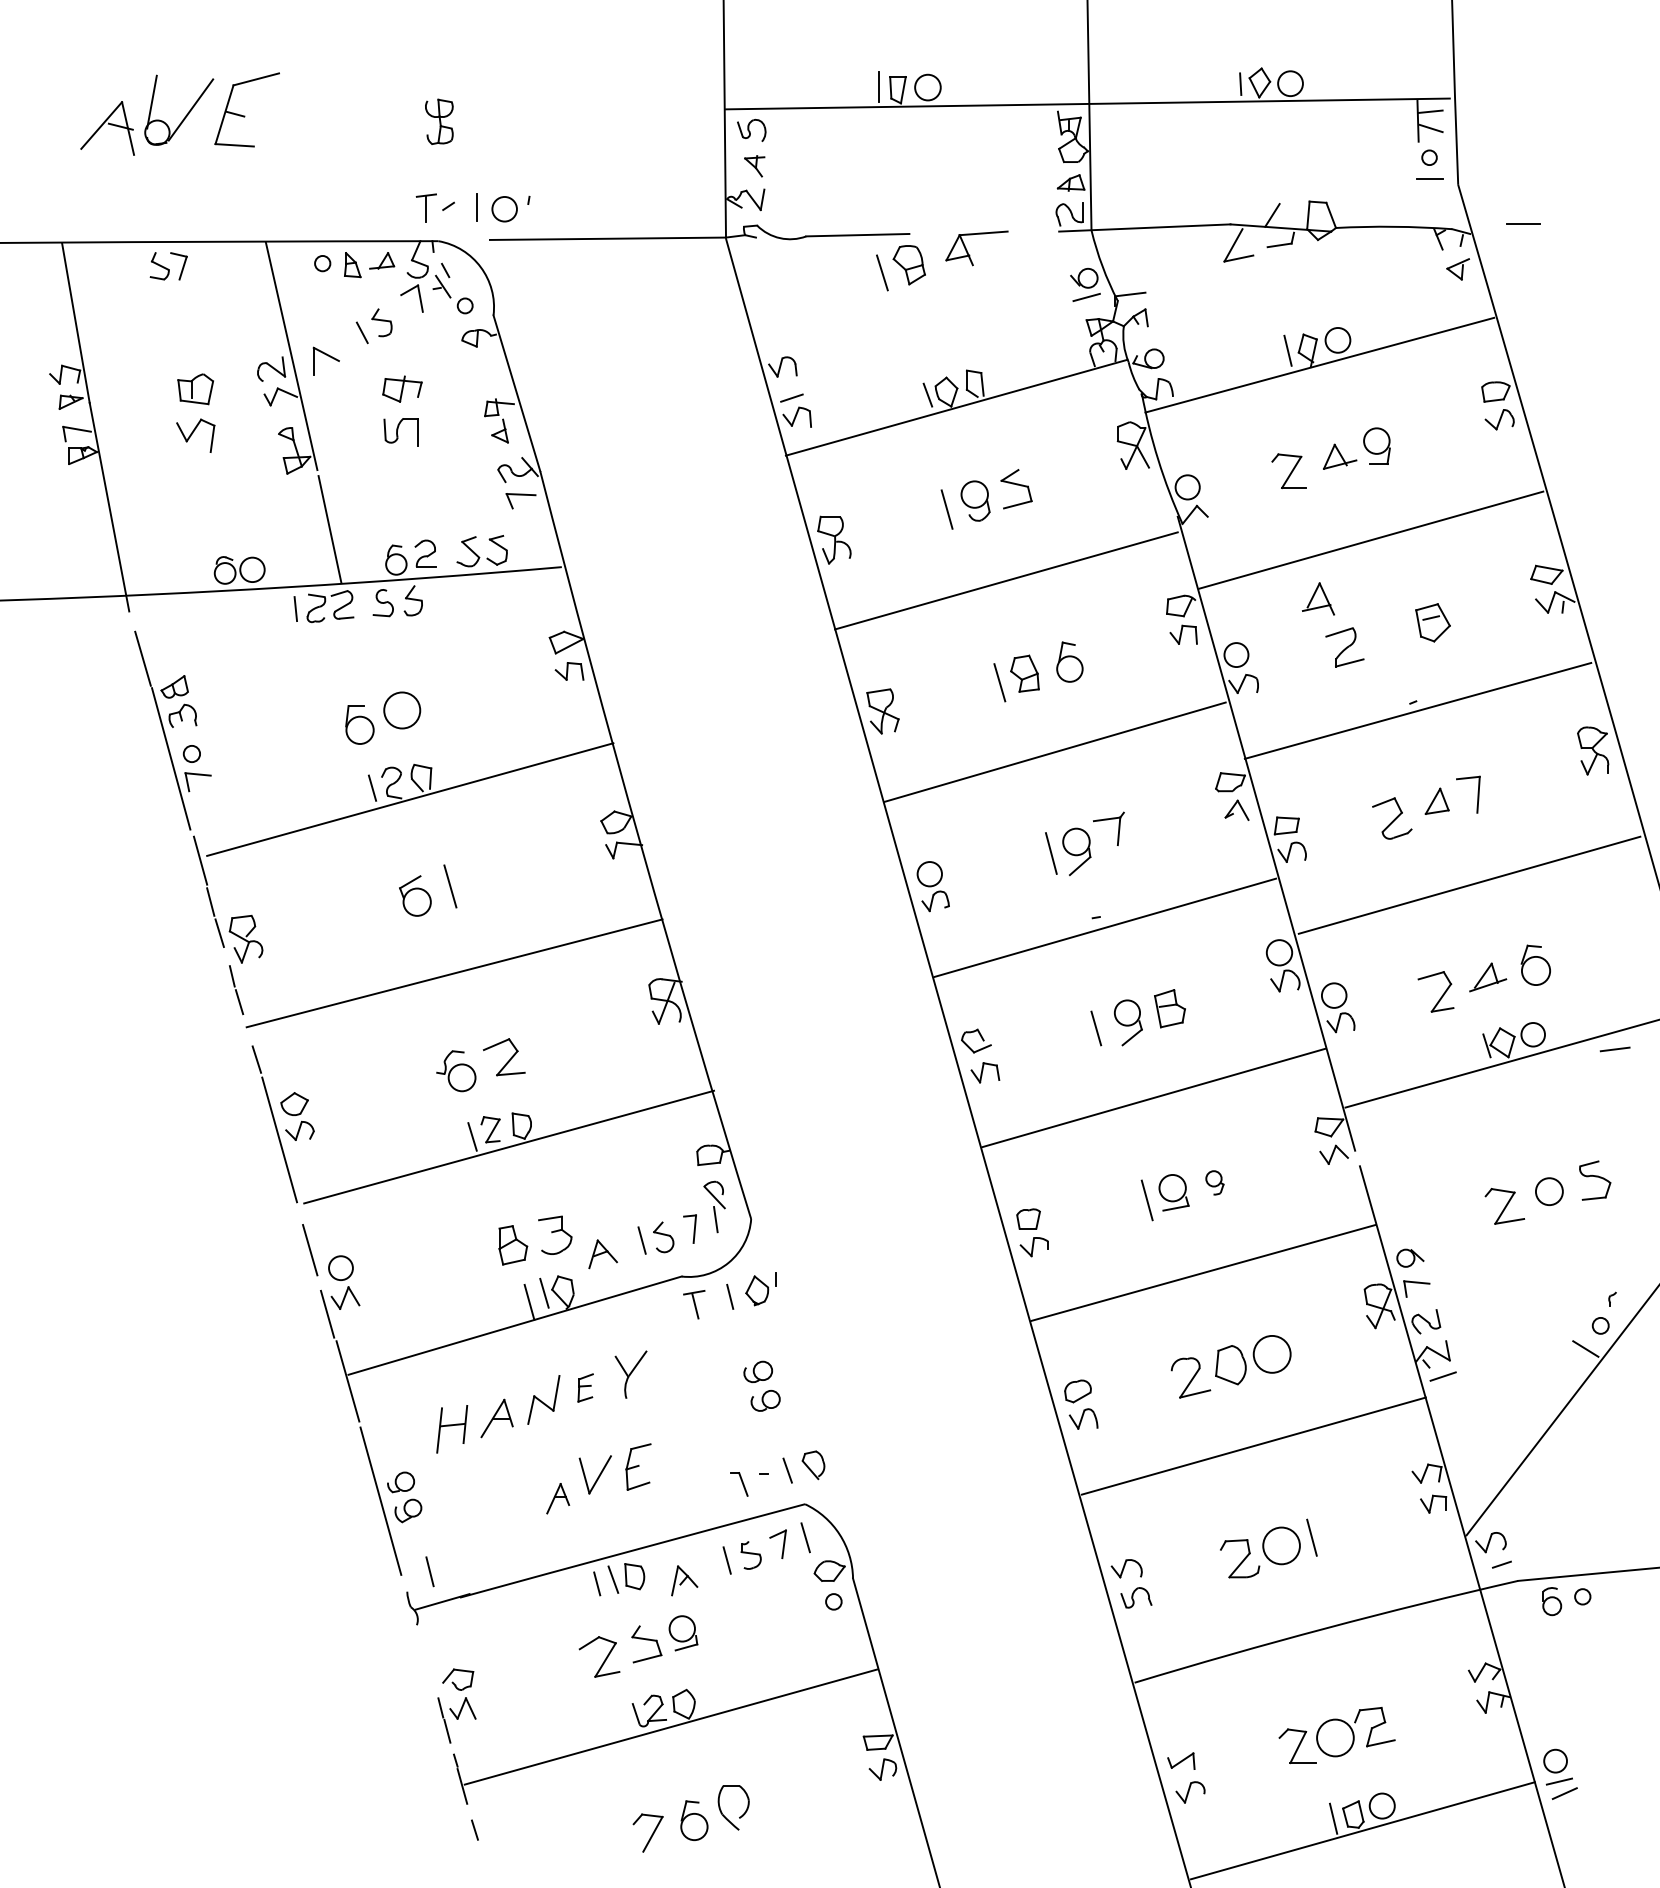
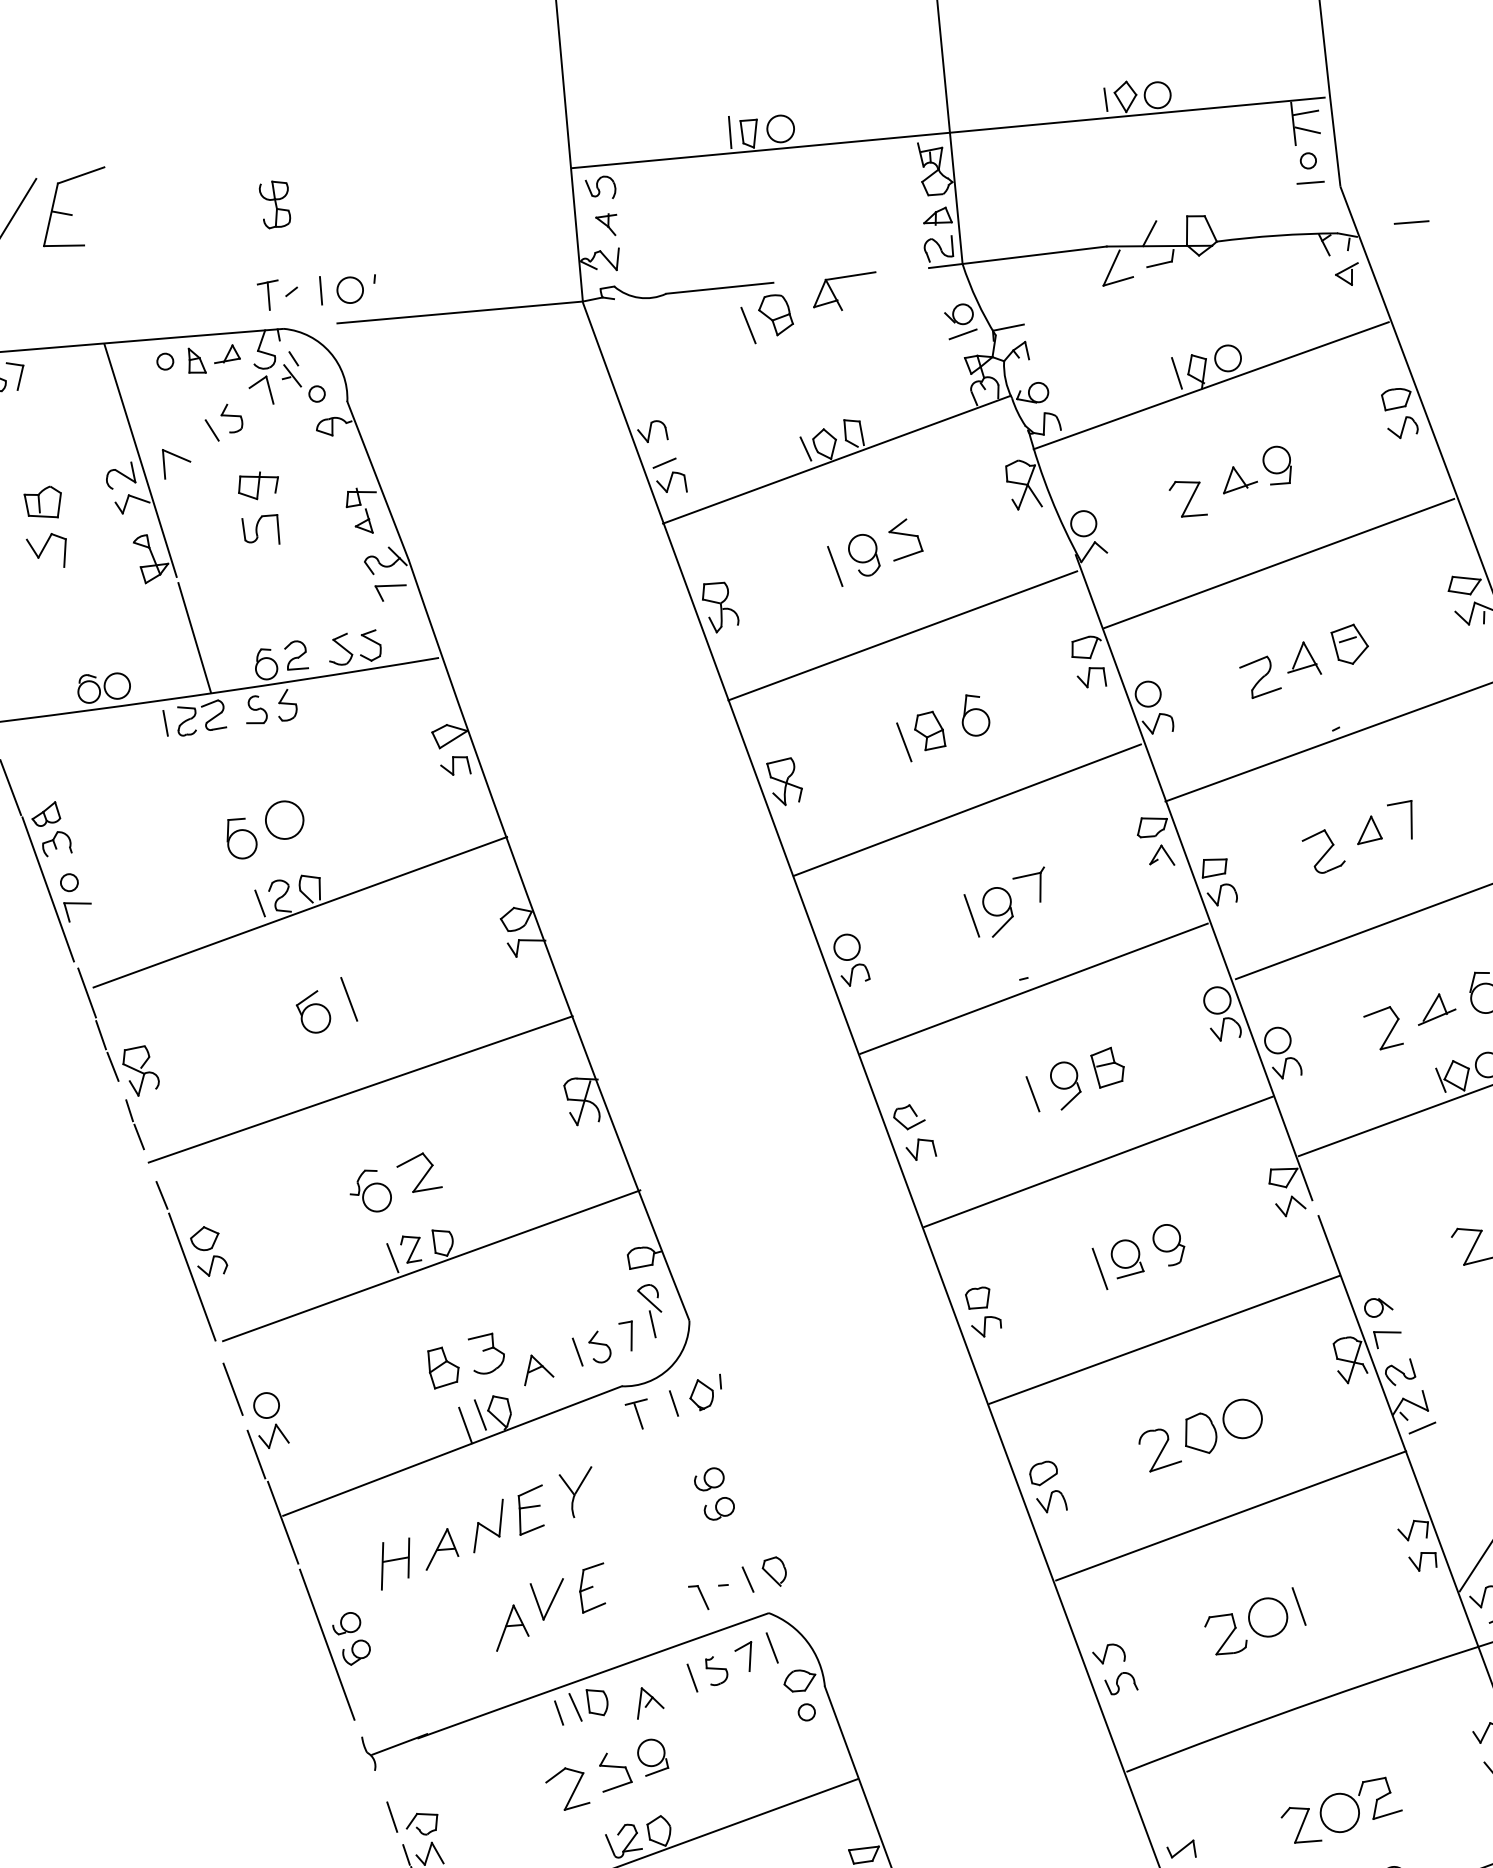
part: (1318, 598) -> (1303, 658), moved
part: (1214, 1182) -> (1168, 1244), size x1.67
part: (585, 1387) -> (530, 1509), size x1.67
part: (557, 1498) -> (510, 1627), size x1.43
line: (429, 1571) -> (391, 1816), moved

